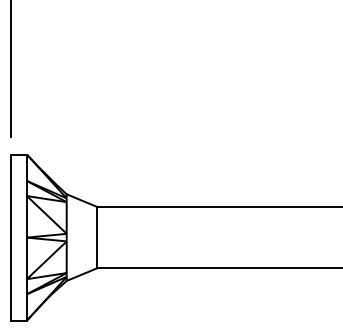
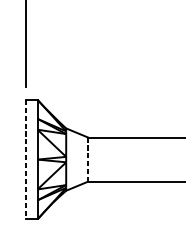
line: (97, 237) -> (88, 159), solid -> dashed
line: (11, 238) -> (26, 160), solid -> dashed

